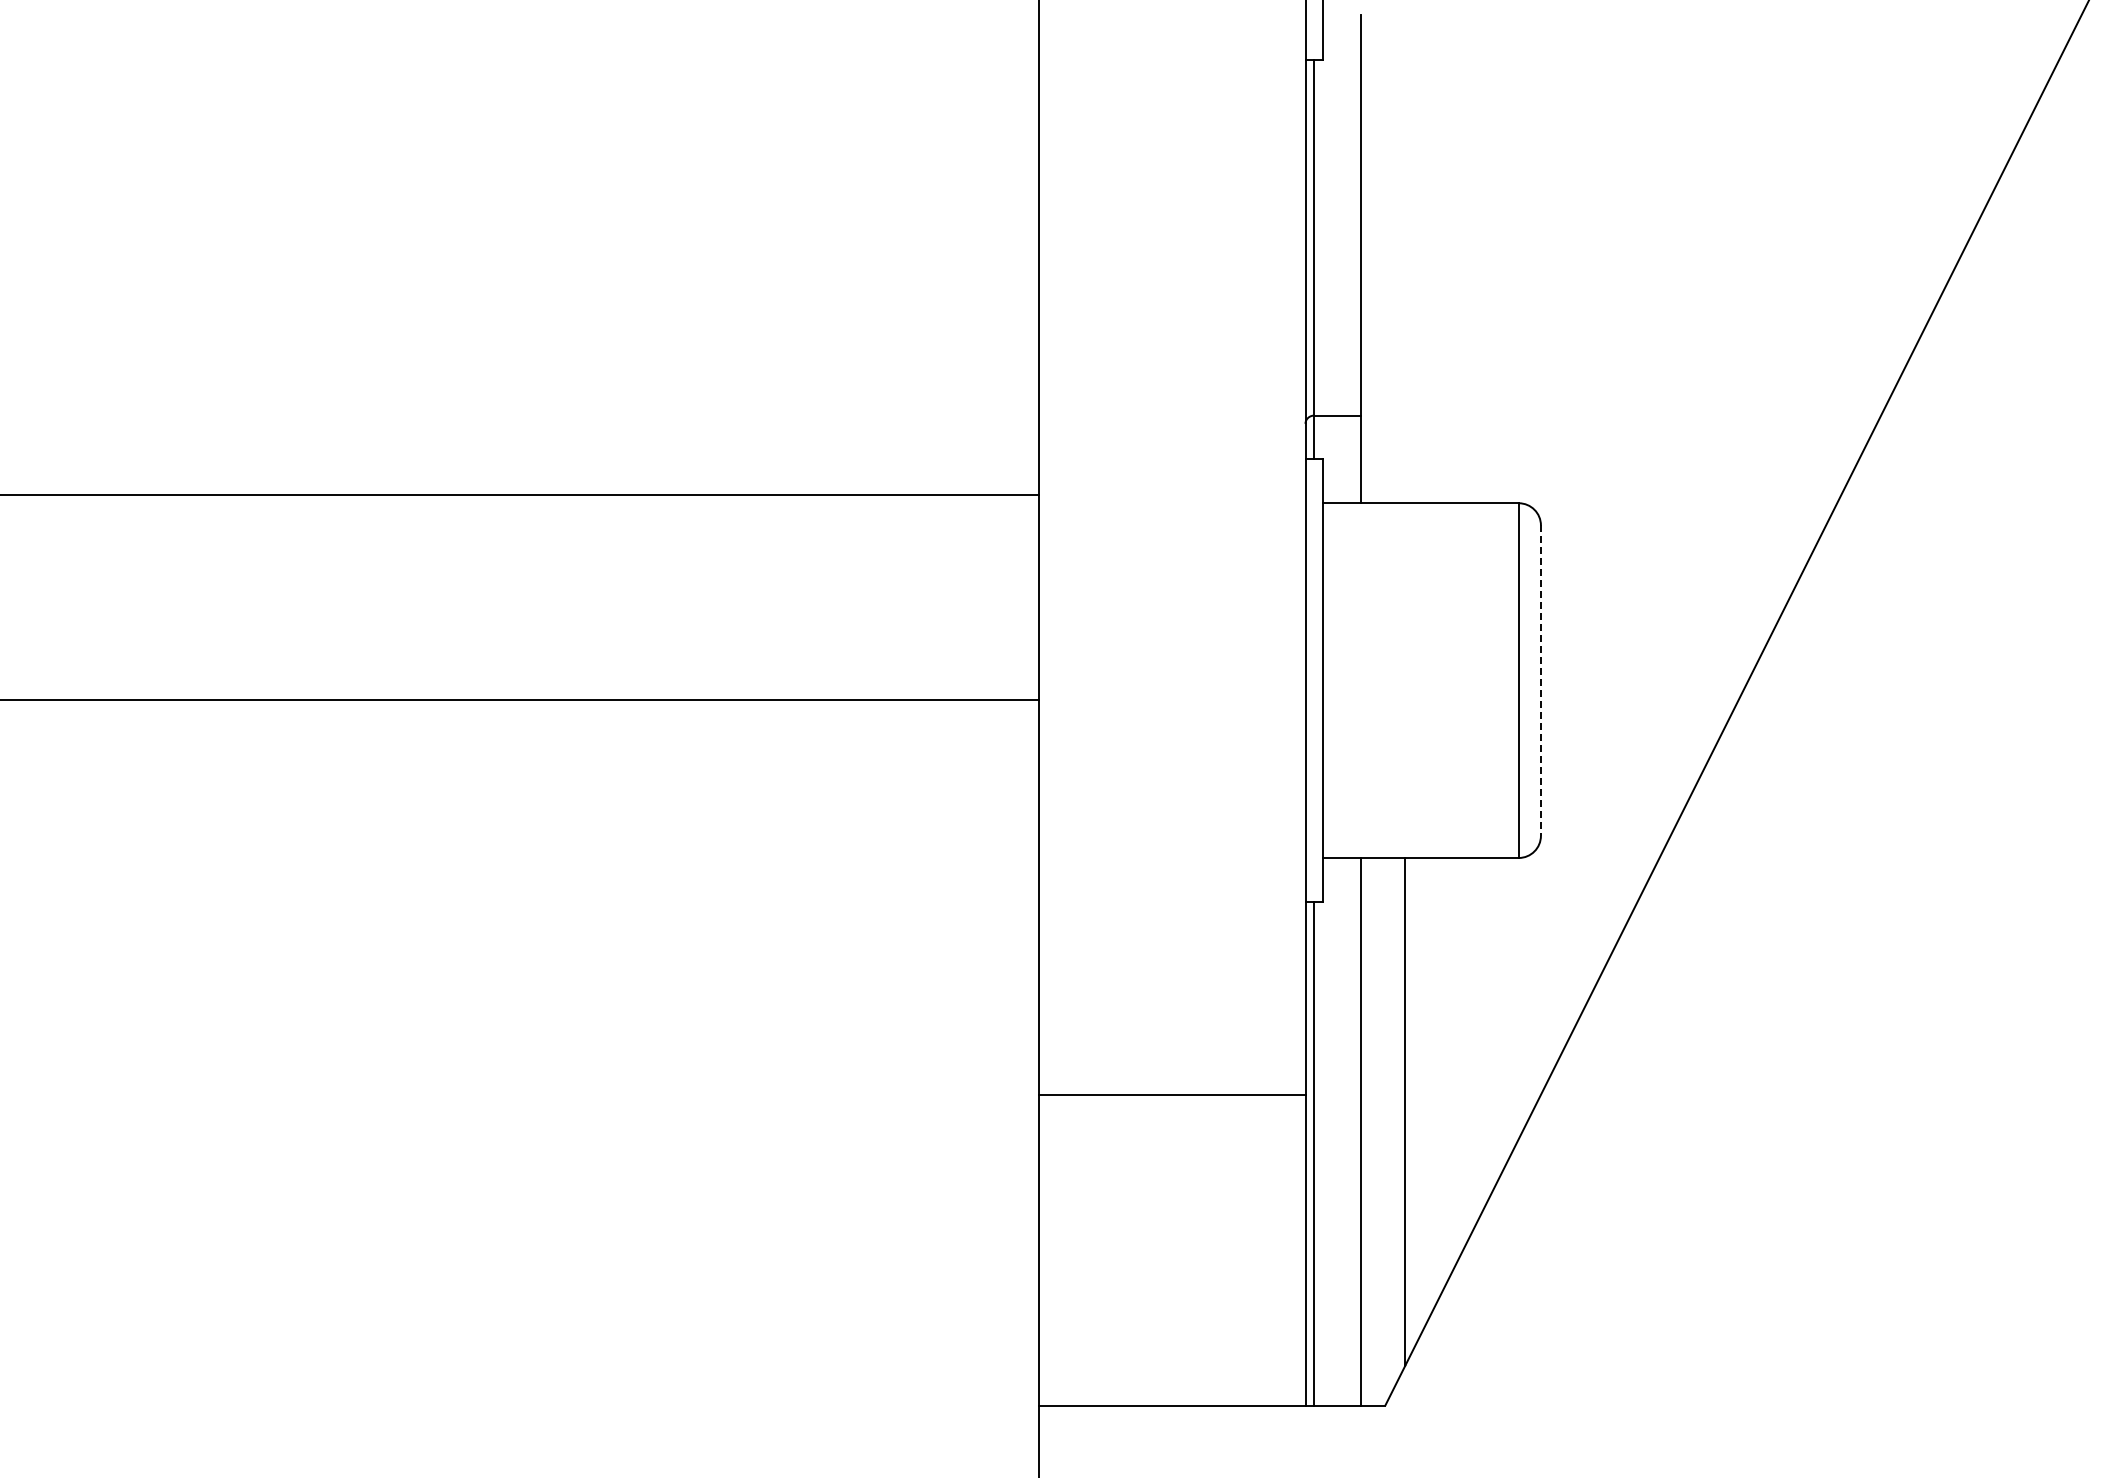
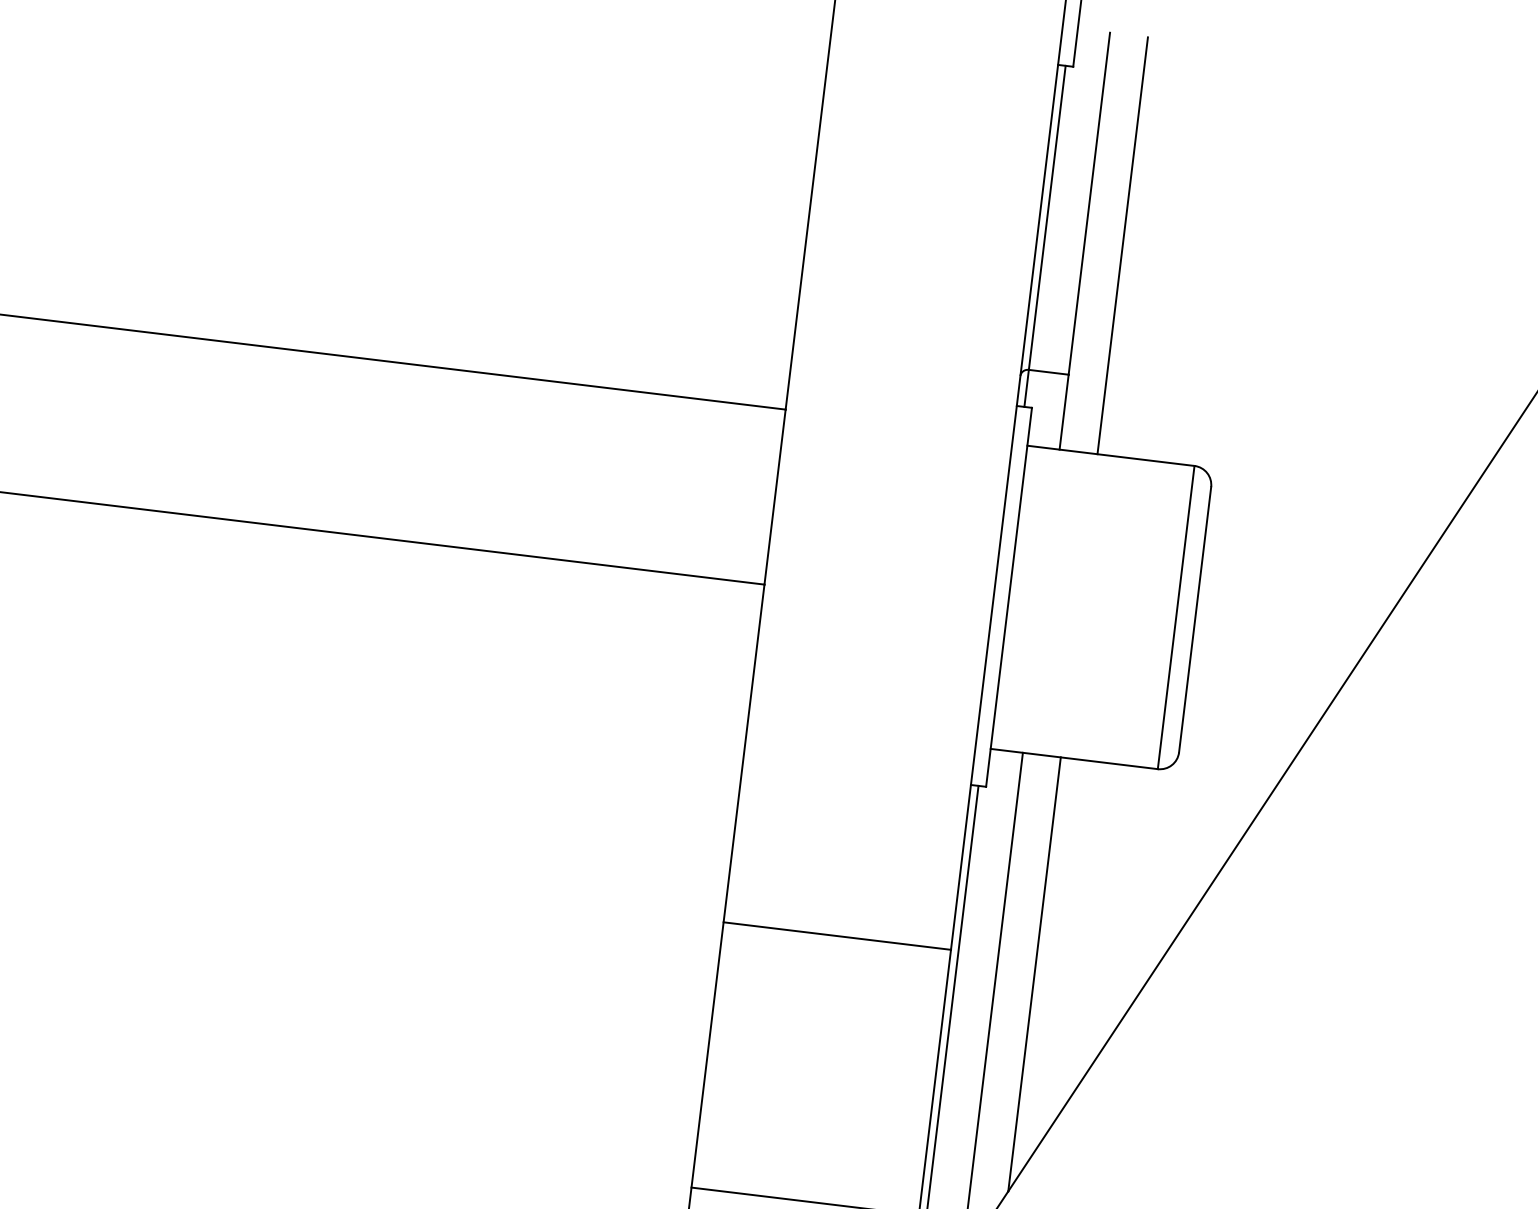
line: (1405, 259) -> (1122, 245), added
line: (1540, 681) -> (1194, 620), dashed -> solid

